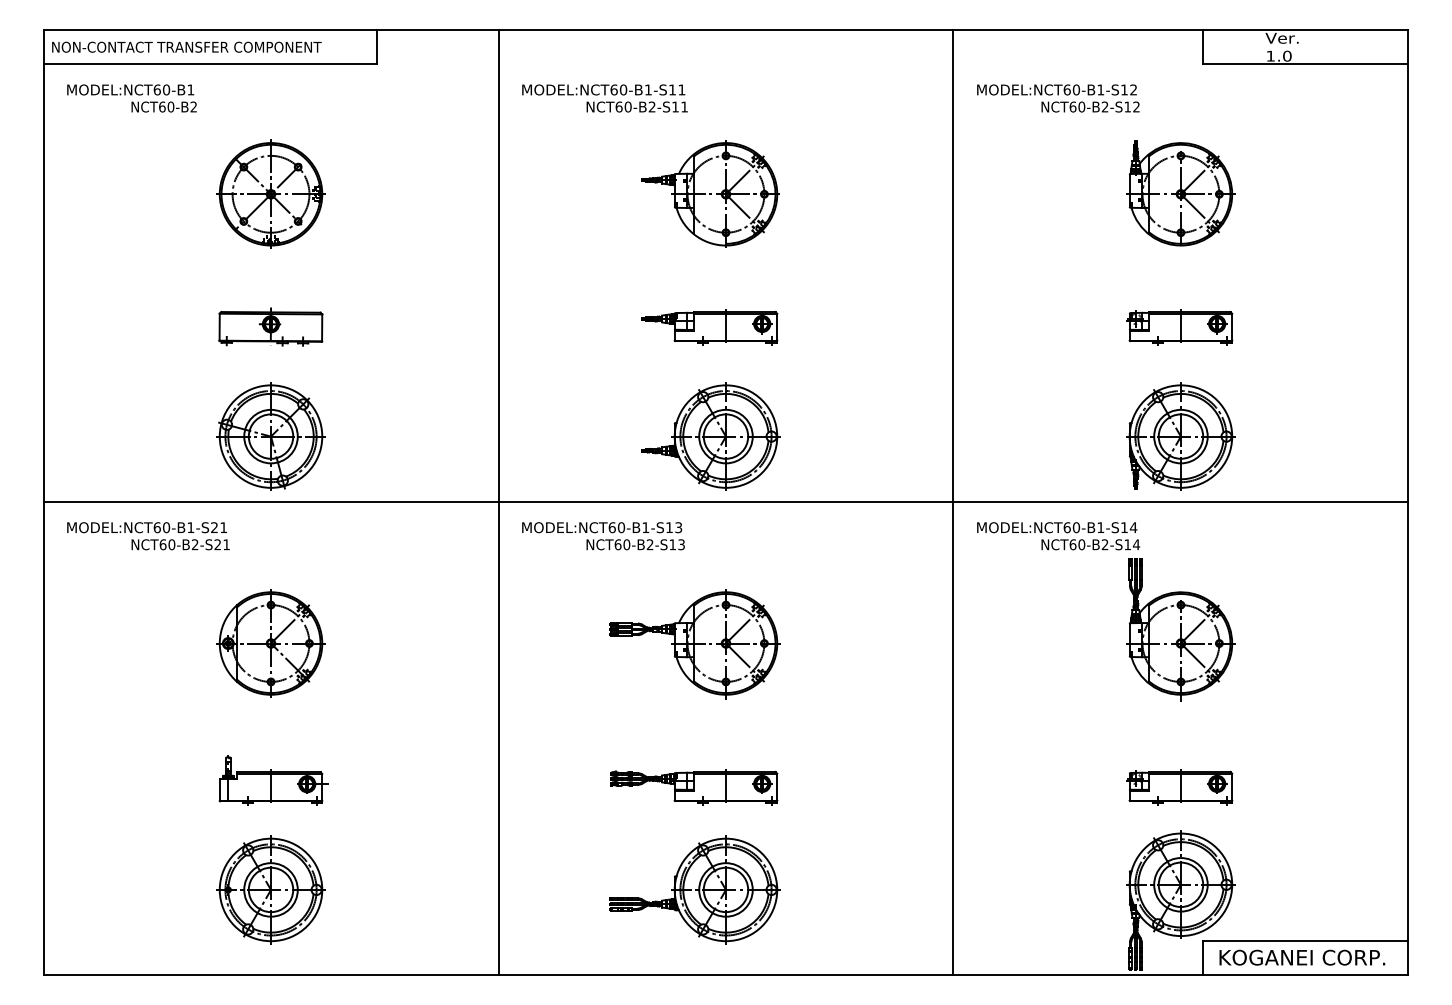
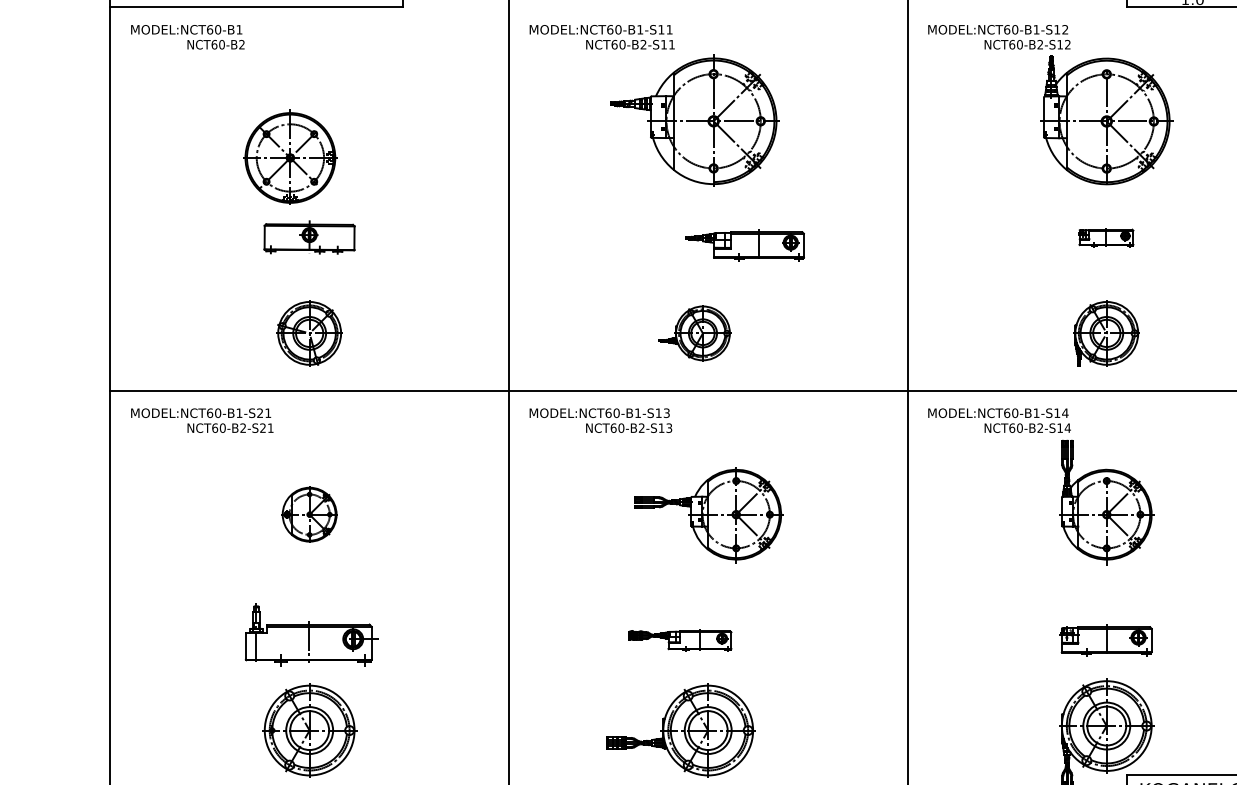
part: (270, 193) -> (289, 157), moved
part: (710, 193) -> (694, 120), size x1.4
part: (1180, 193) -> (1106, 120), size x1.4
part: (709, 327) -> (744, 245), moved
part: (1179, 327) -> (1105, 237), size x0.6
part: (270, 436) -> (309, 333), size x0.7
part: (710, 436) -> (694, 333), size x0.6
part: (1180, 436) -> (1106, 333), size x0.7
part: (270, 643) -> (309, 514), size x0.6
part: (694, 644) -> (708, 515), moved
part: (273, 780) -> (311, 634), size x1.4
part: (694, 787) -> (680, 640), size x0.7

